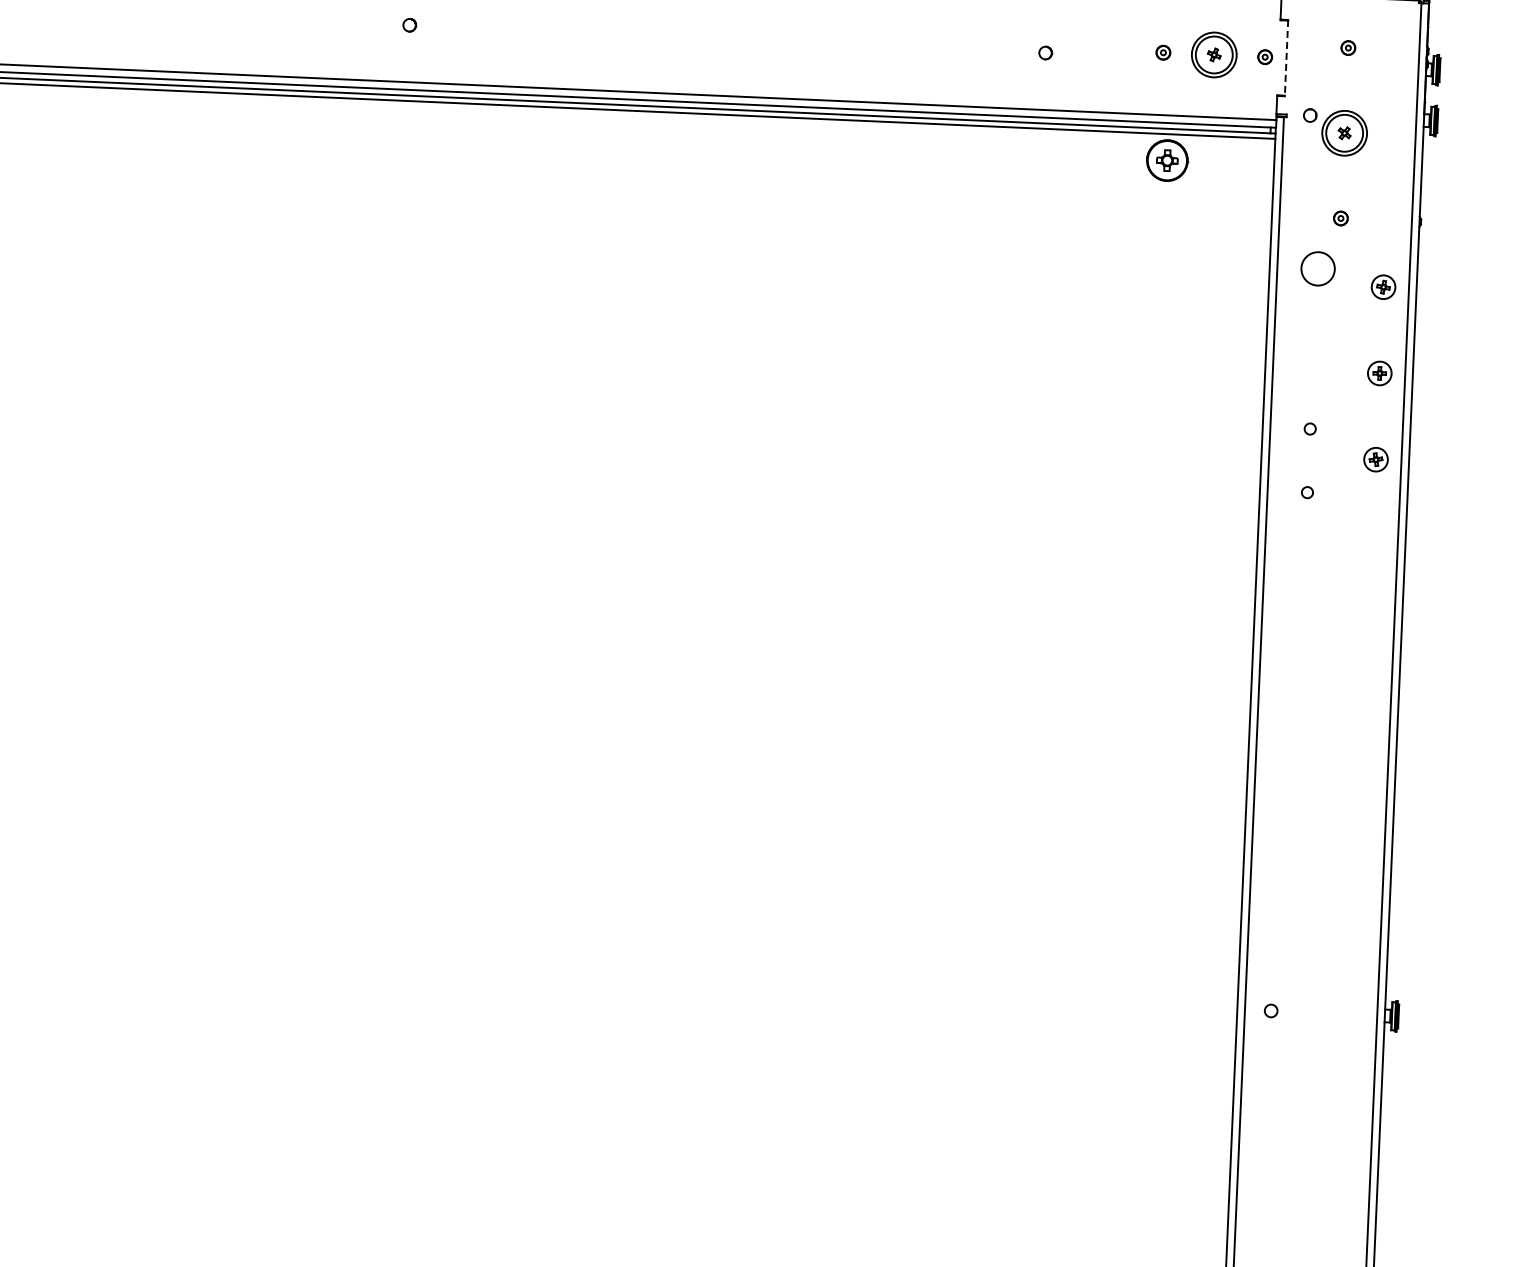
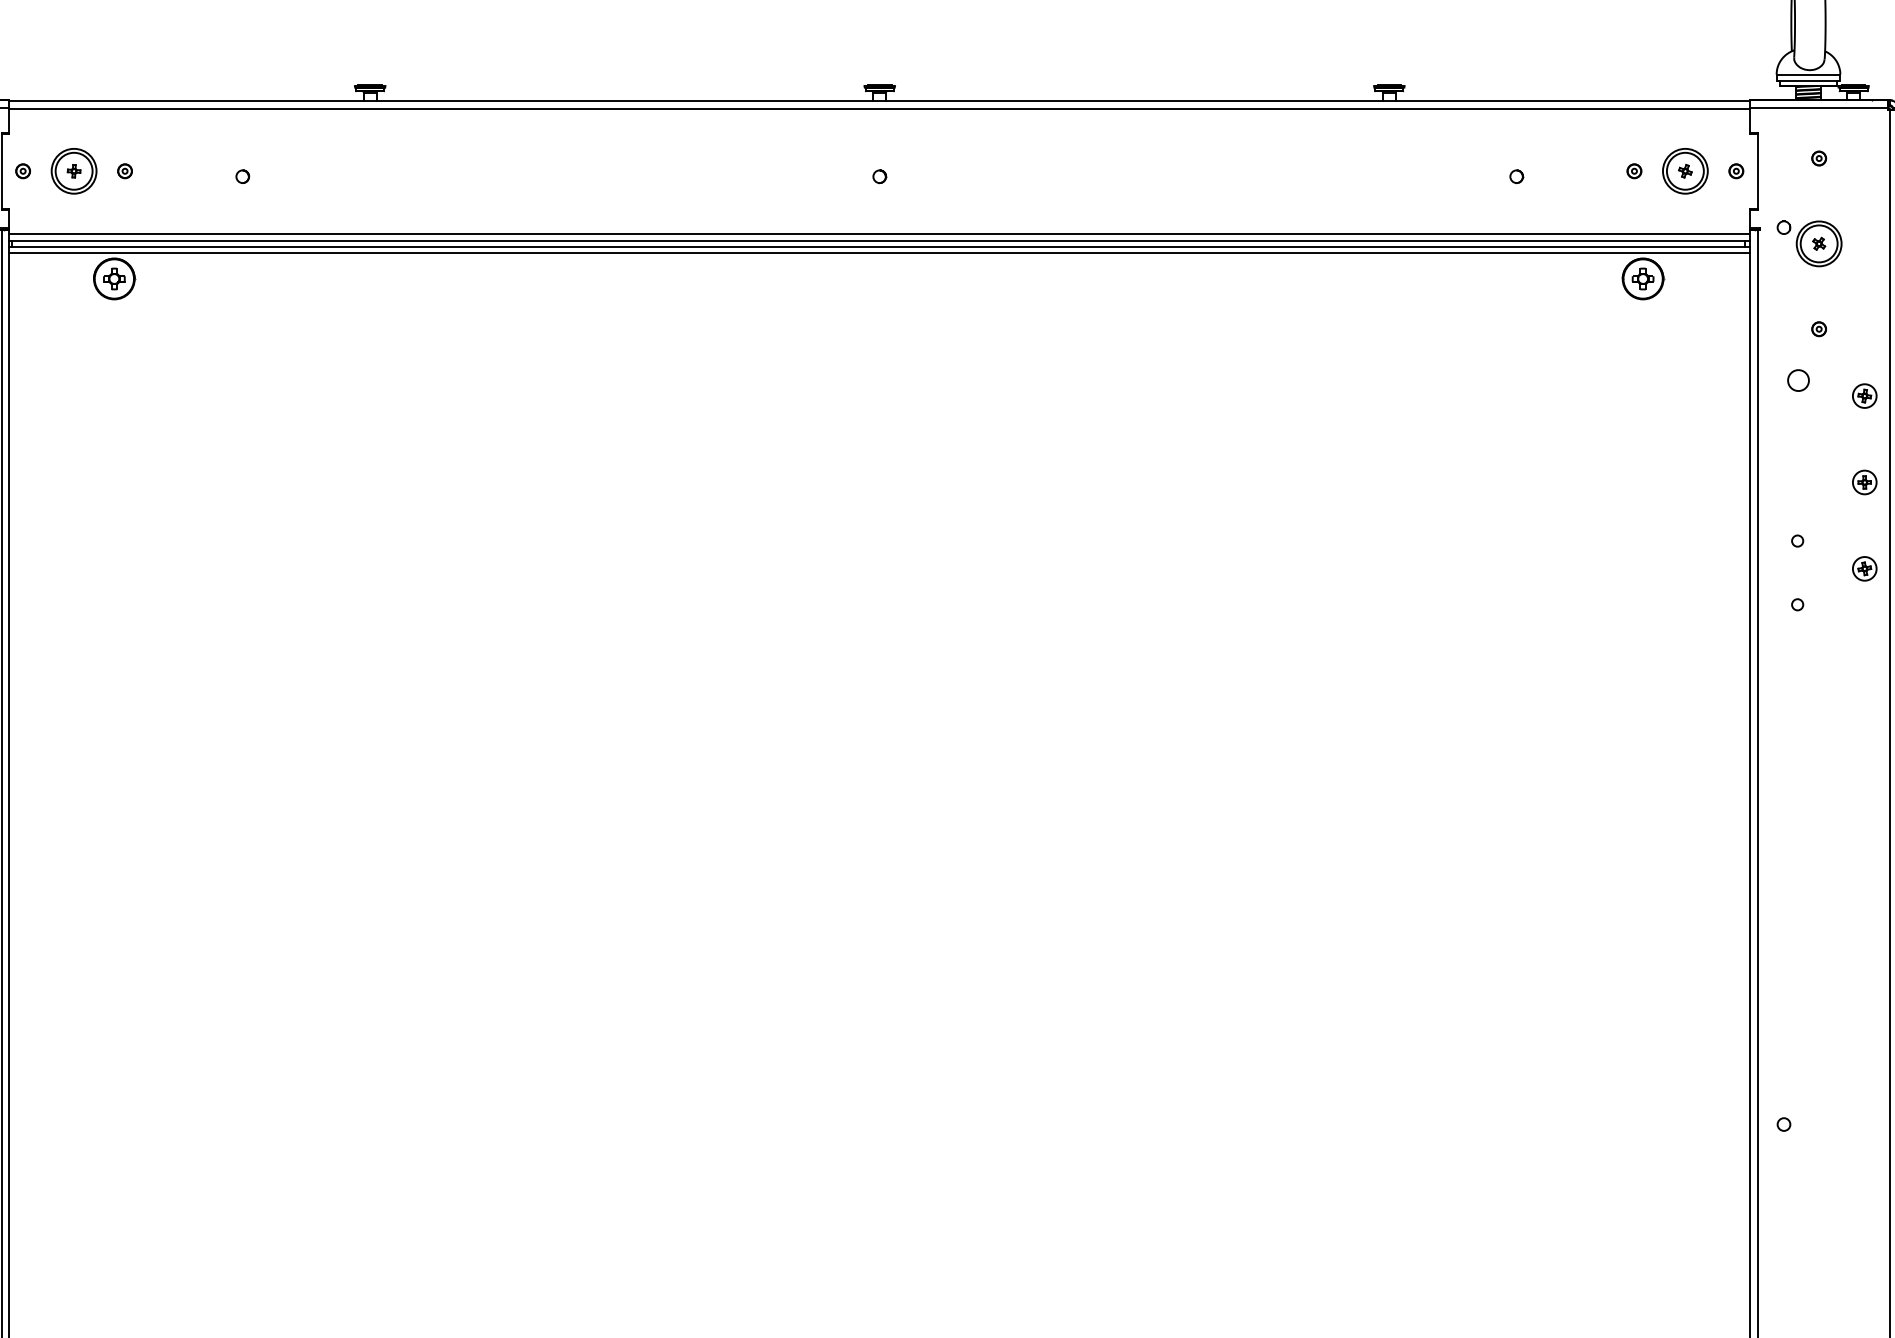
line: (1286, 58) -> (1757, 171), dashed -> solid
circle: (1318, 268) -> (1798, 380), size x0.62

